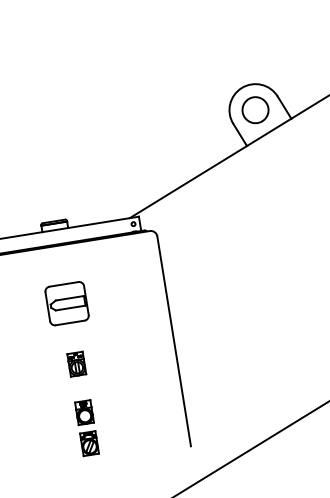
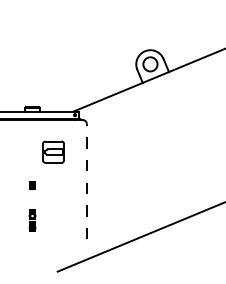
part: (66, 302) -> (53, 151), moved
line: (173, 341) -> (86, 181), solid -> dashed
part: (76, 364) -> (32, 185), size x0.6
part: (86, 427) -> (32, 220), size x0.7

